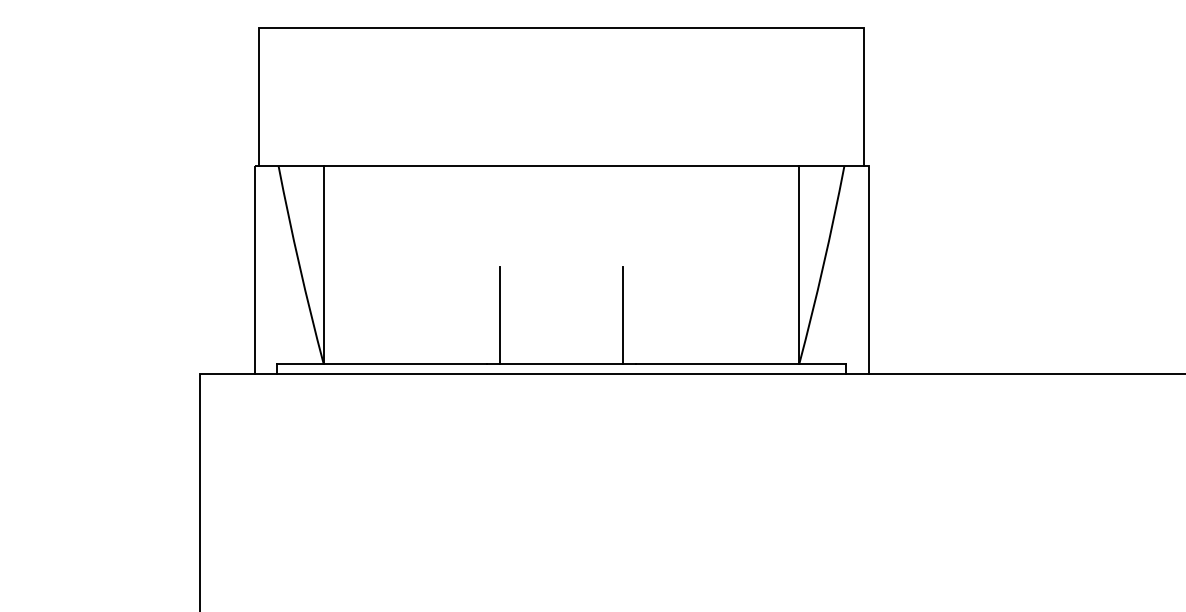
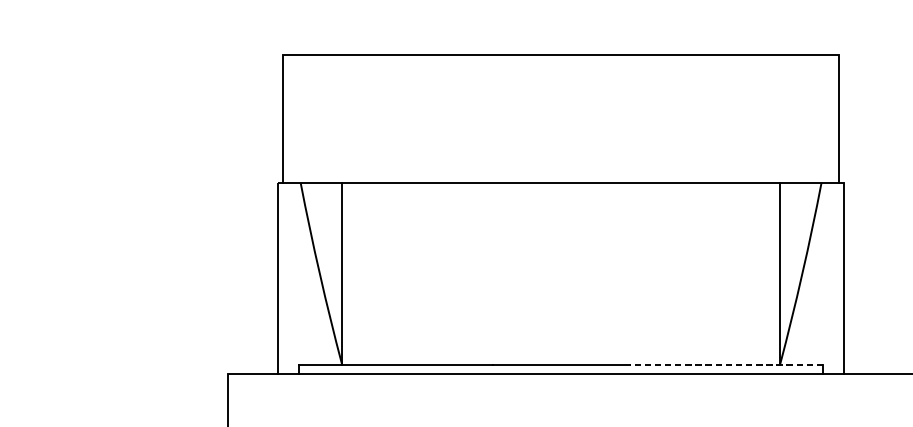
line: (499, 315) -> (504, 320), removed
line: (623, 315) -> (618, 320), removed
line: (740, 364) -> (725, 365), solid -> dashed

